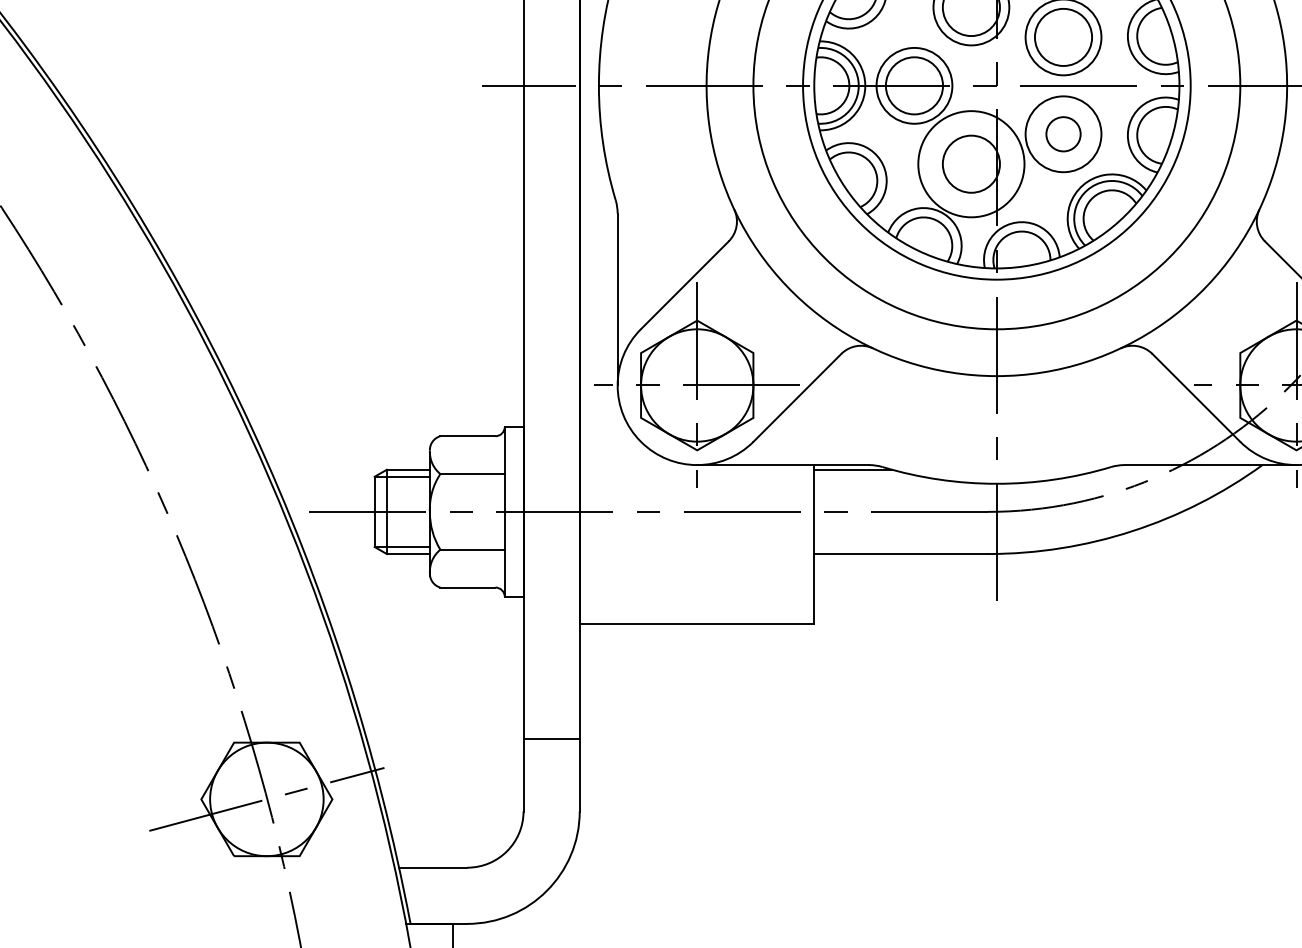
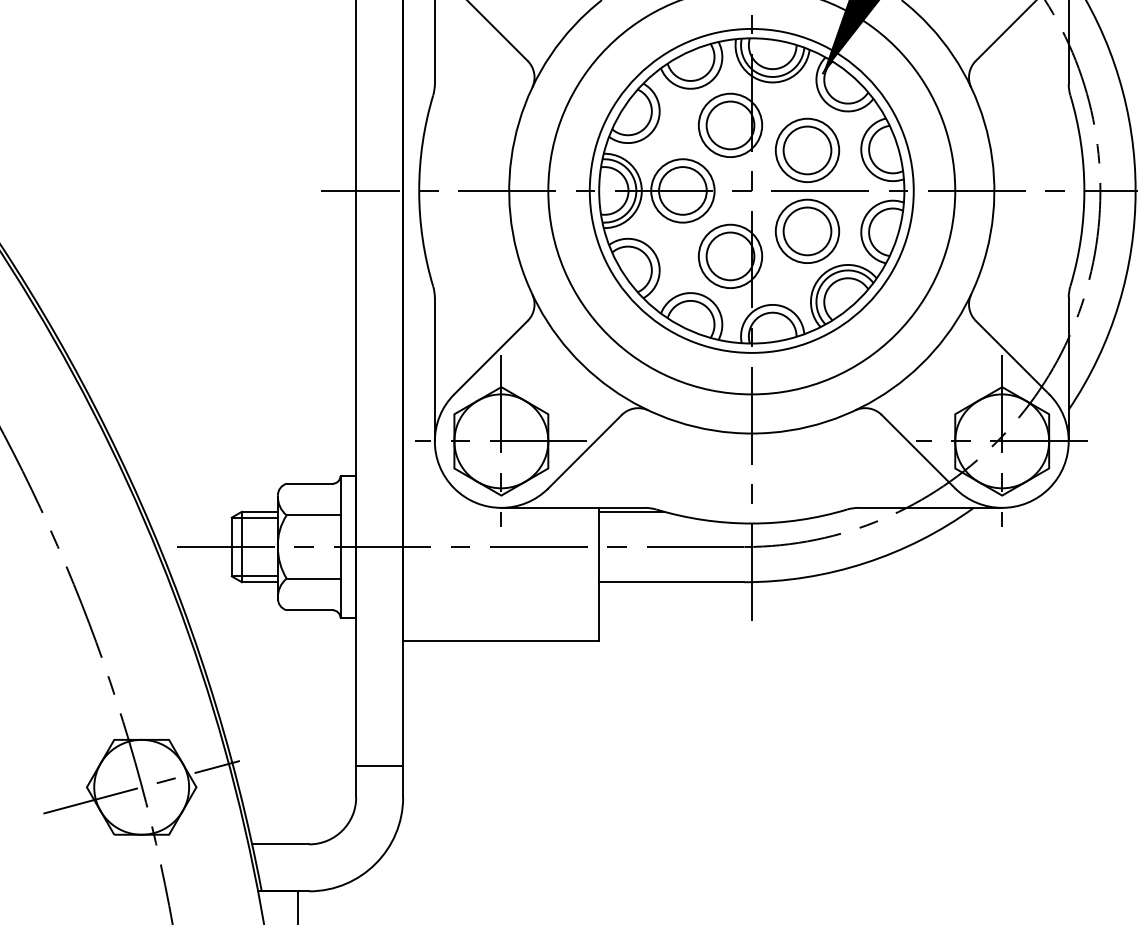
circle: (1063, 134) -> (807, 231), size x1.67
circle: (971, 164) -> (730, 256), size x0.71
line: (551, 739) -> (379, 766), moved

